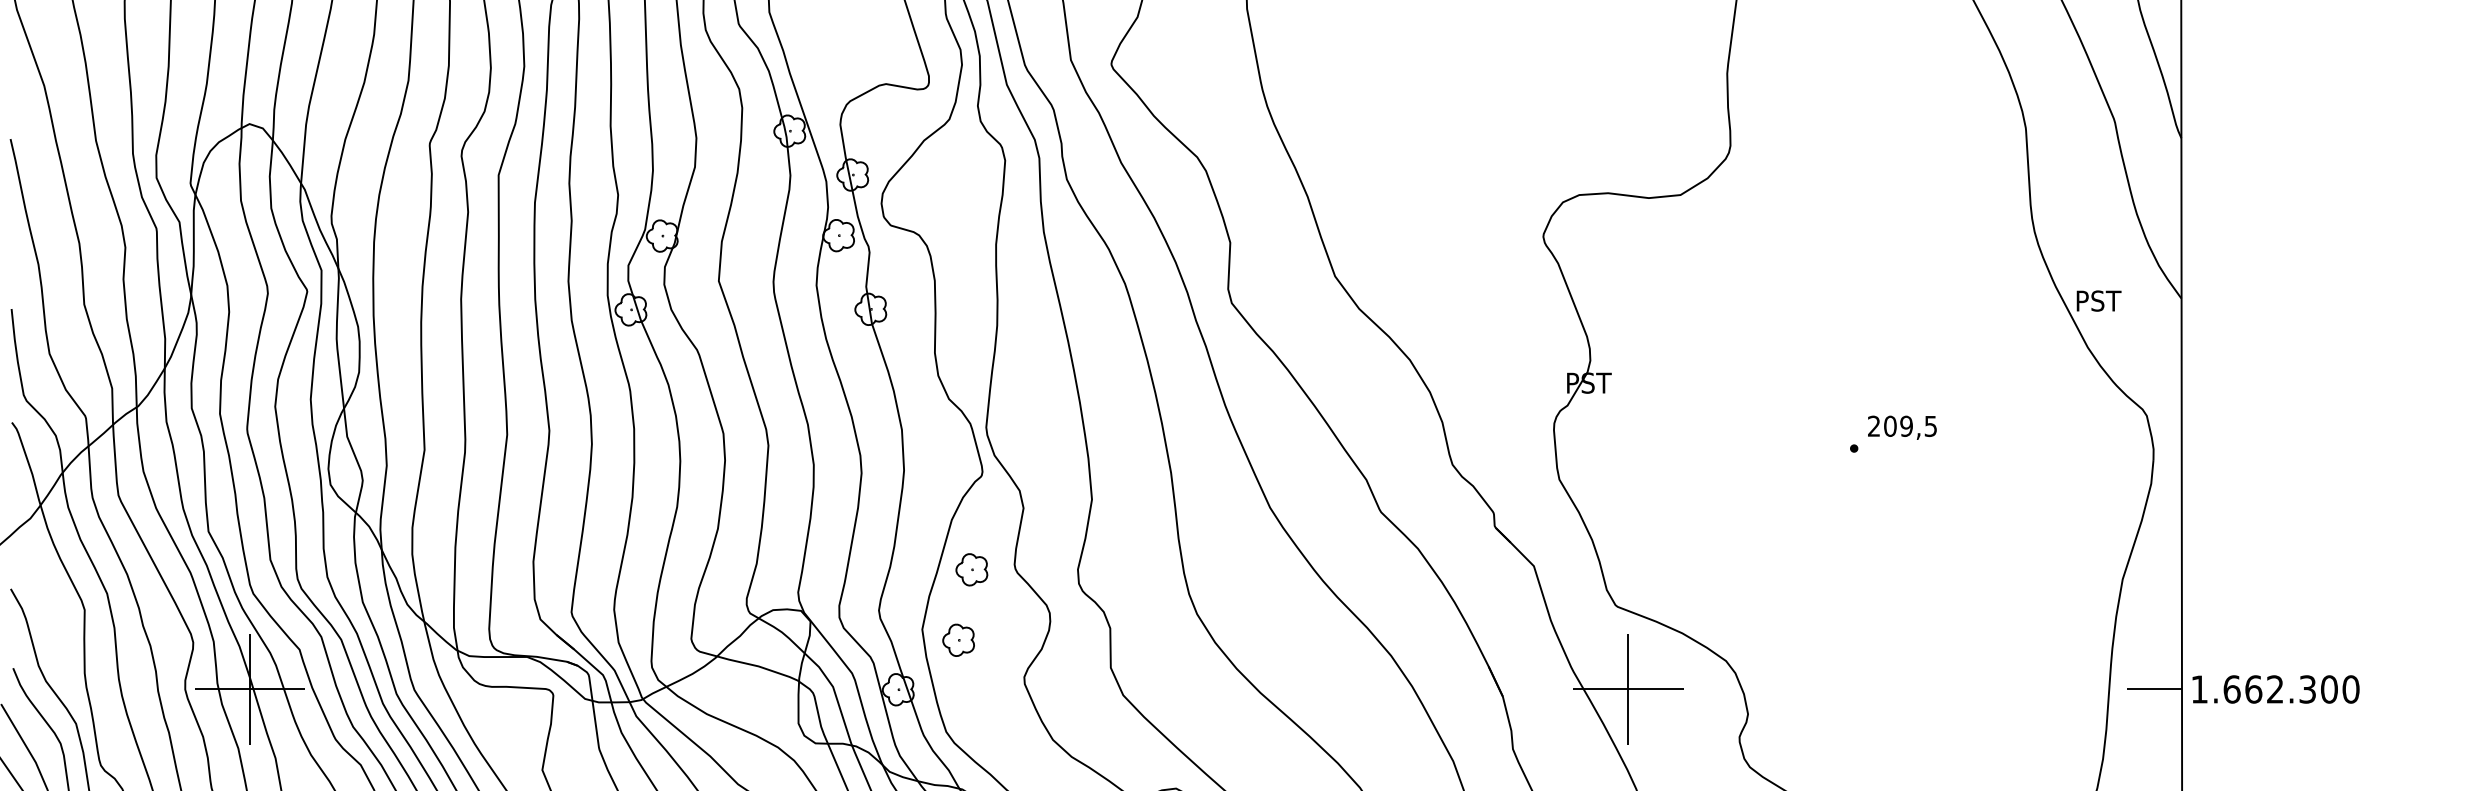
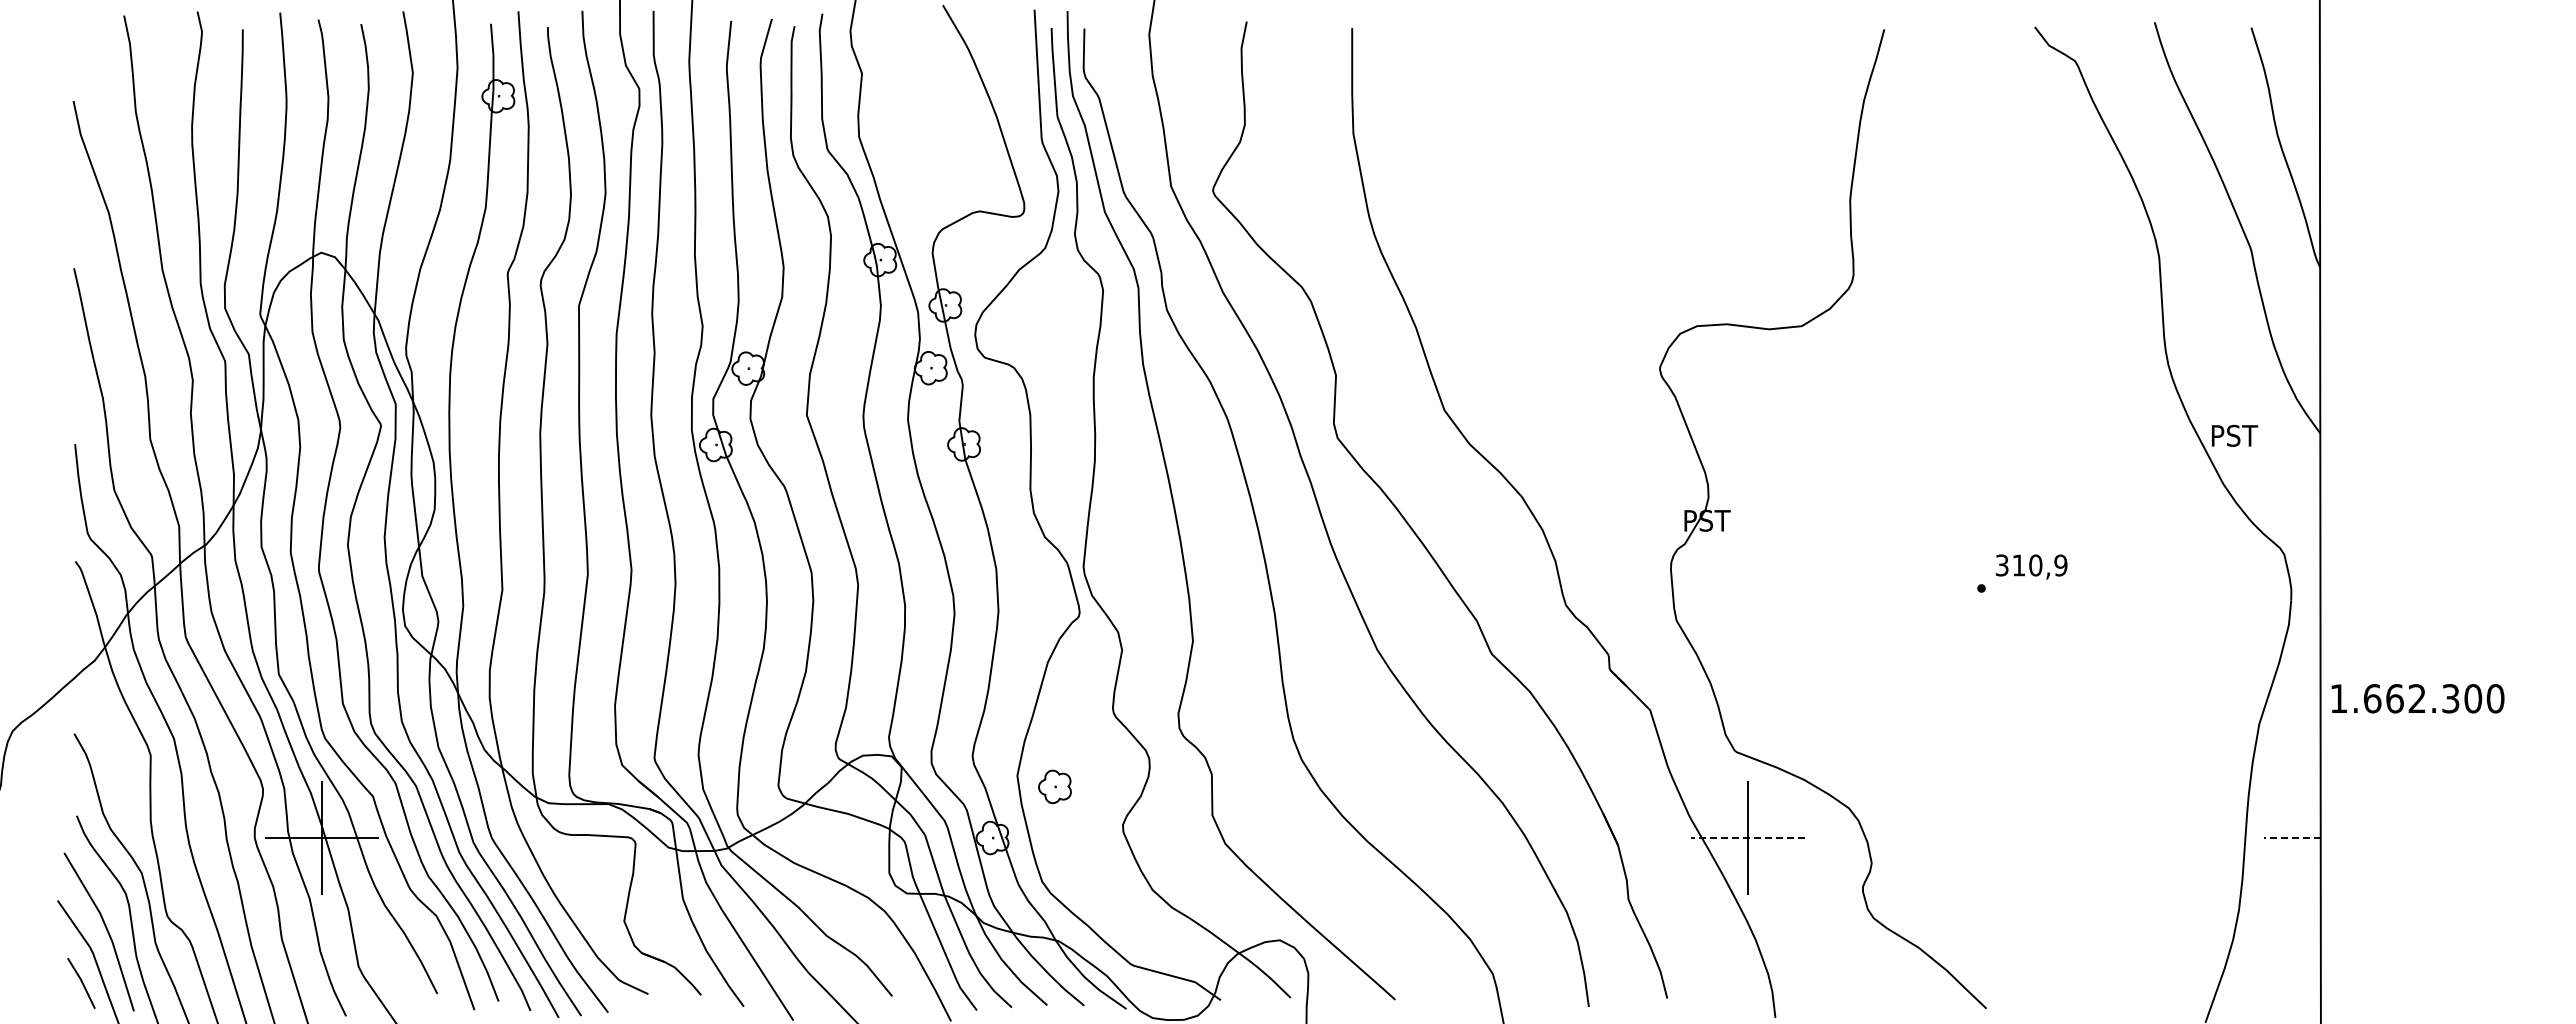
text: (1902, 426) -> (2031, 565), 209,5 -> 310,9
part: (971, 569) -> (1068, 713), removed
line: (1627, 689) -> (1747, 837), solid -> dashed
line: (2154, 689) -> (2292, 837), solid -> dashed
text: (2275, 689) -> (2417, 698), moved

